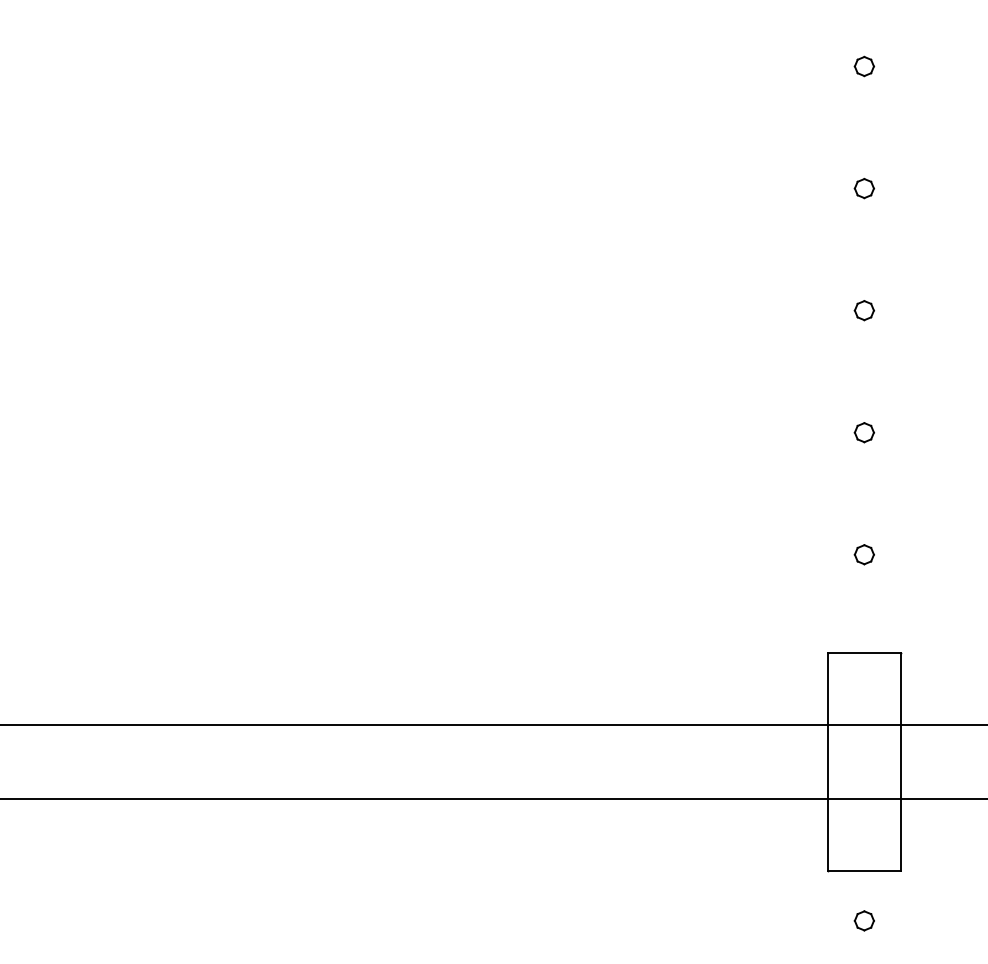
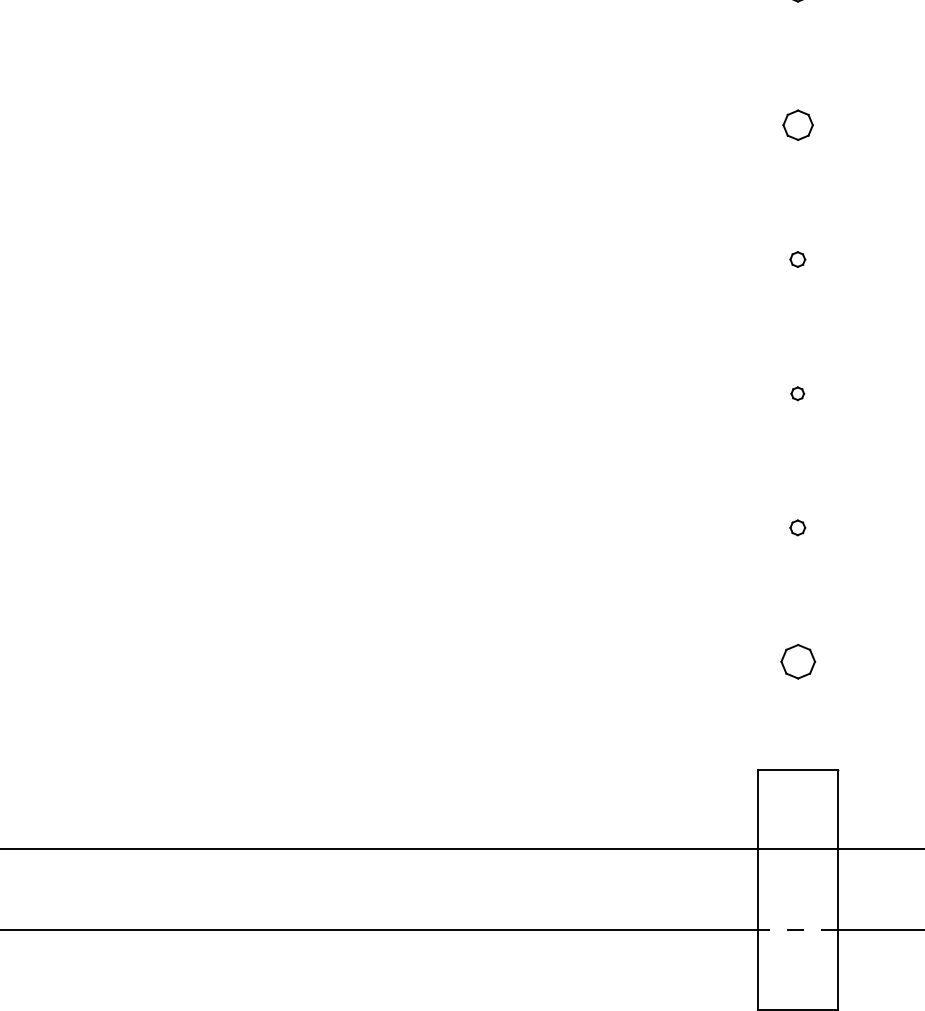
part: (863, 66) -> (796, 125), size x1.4
part: (863, 188) -> (796, 259), size x0.7
part: (863, 310) -> (796, 393), size x0.6
part: (863, 432) -> (796, 527), size x0.7
part: (863, 554) -> (796, 661), size x1.6
line: (863, 798) -> (796, 929), solid -> dashed

